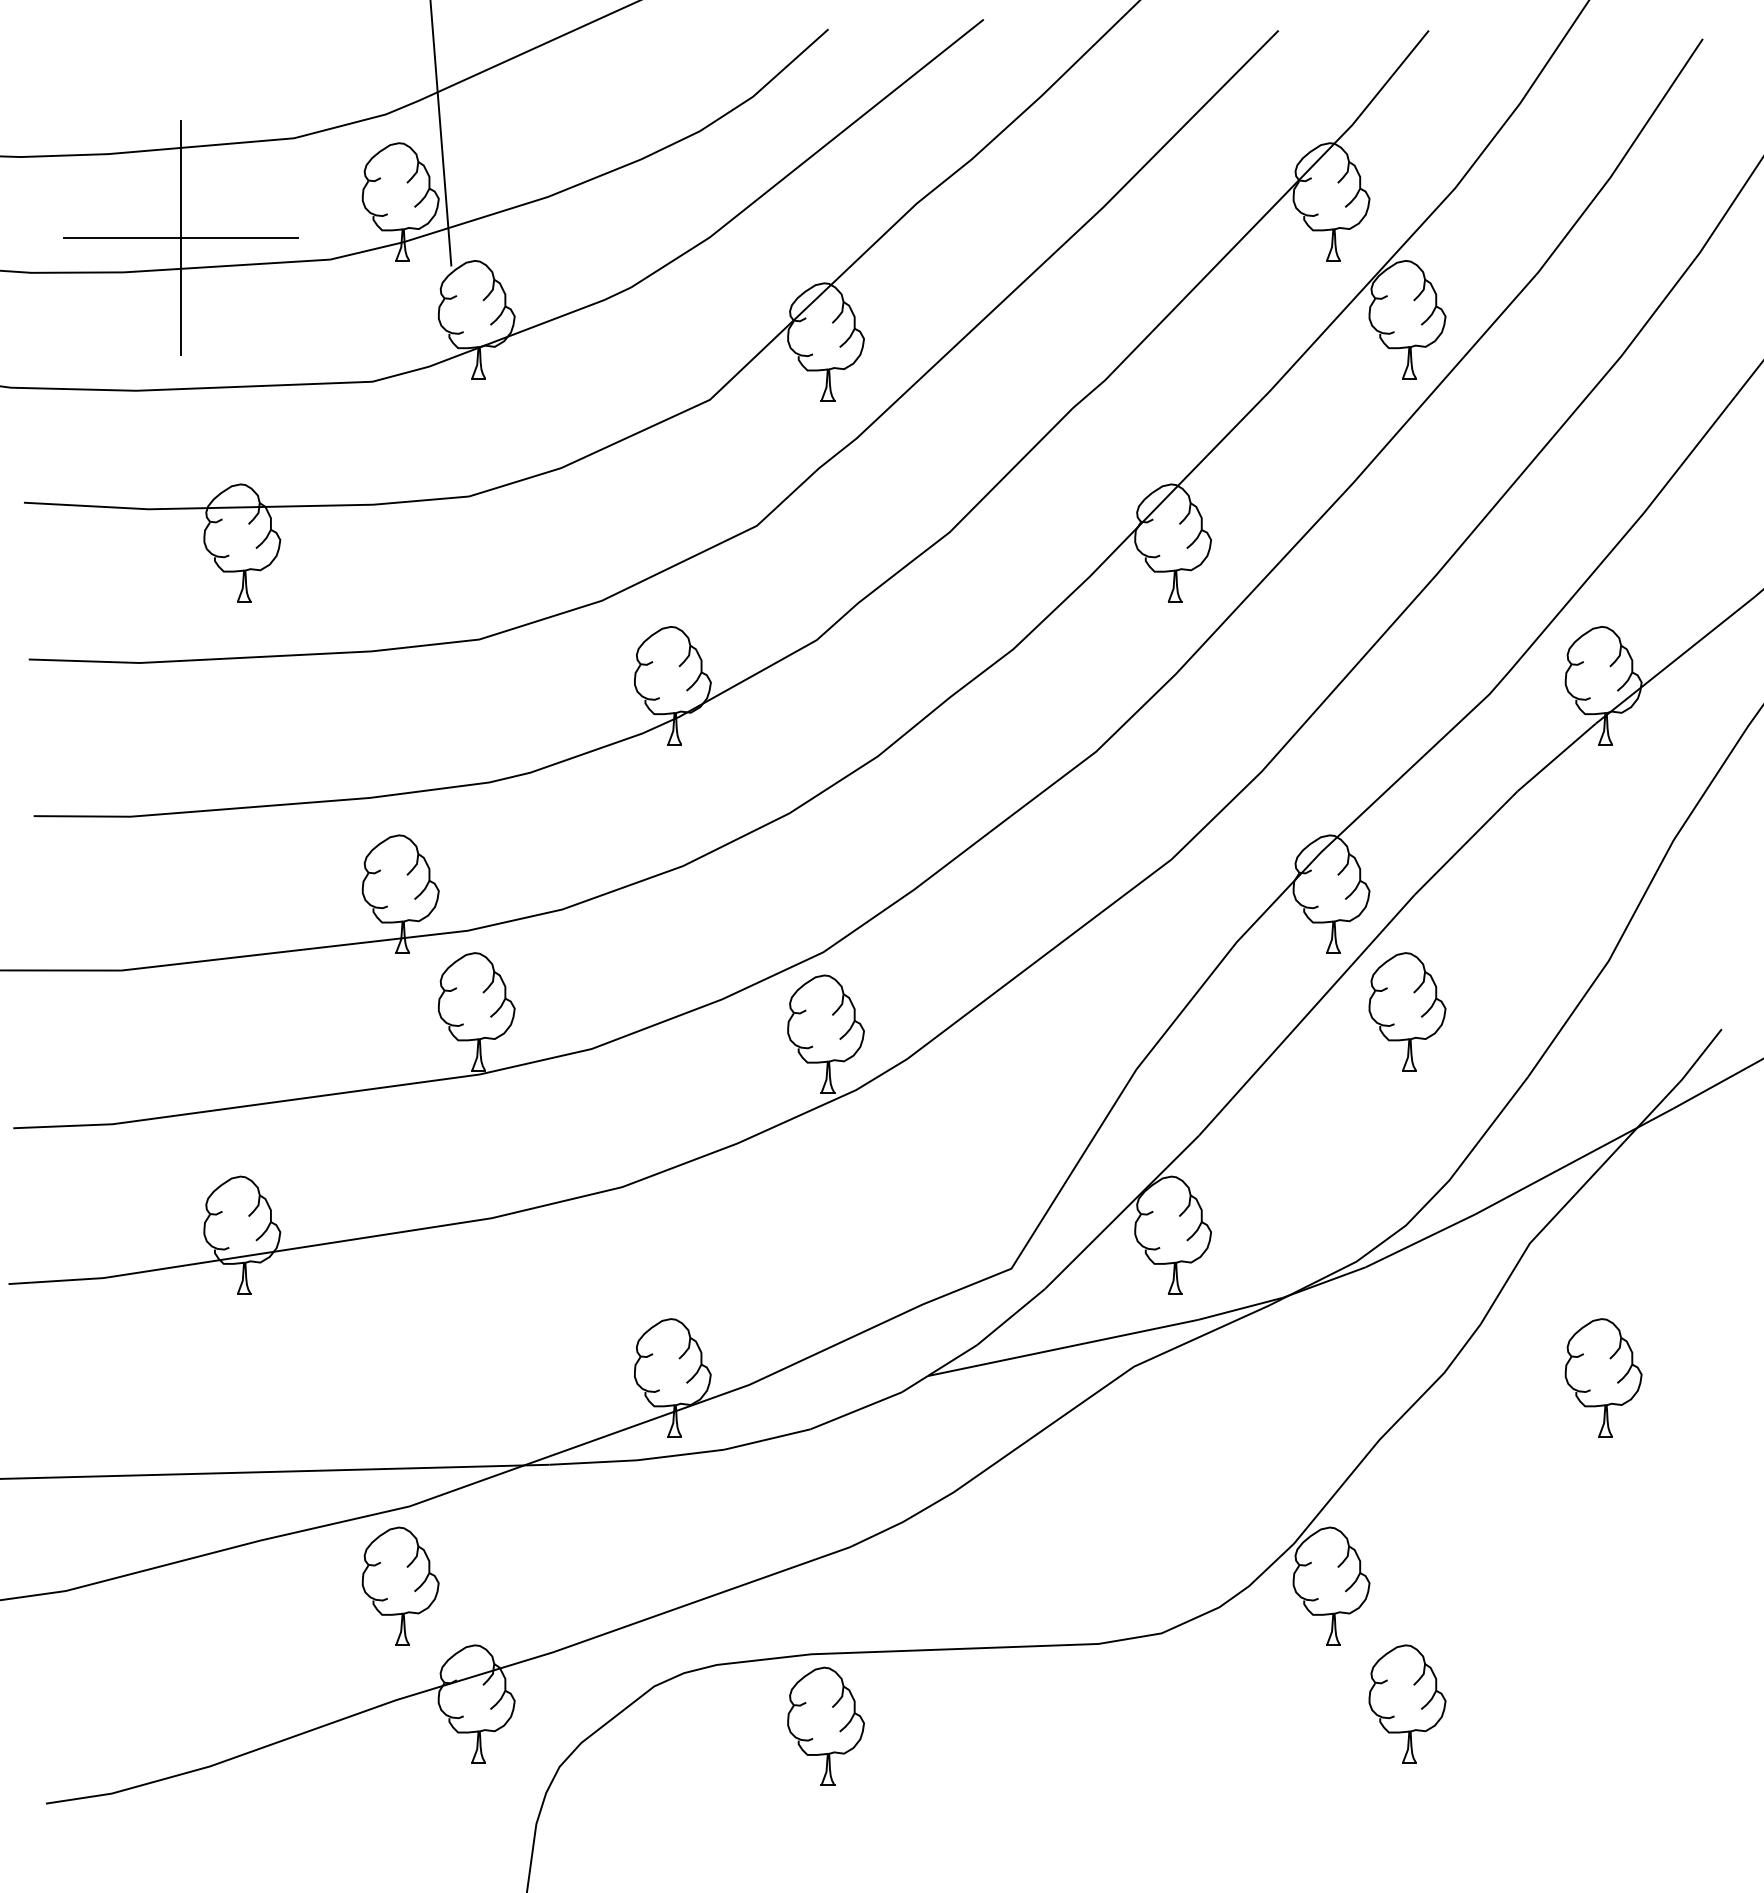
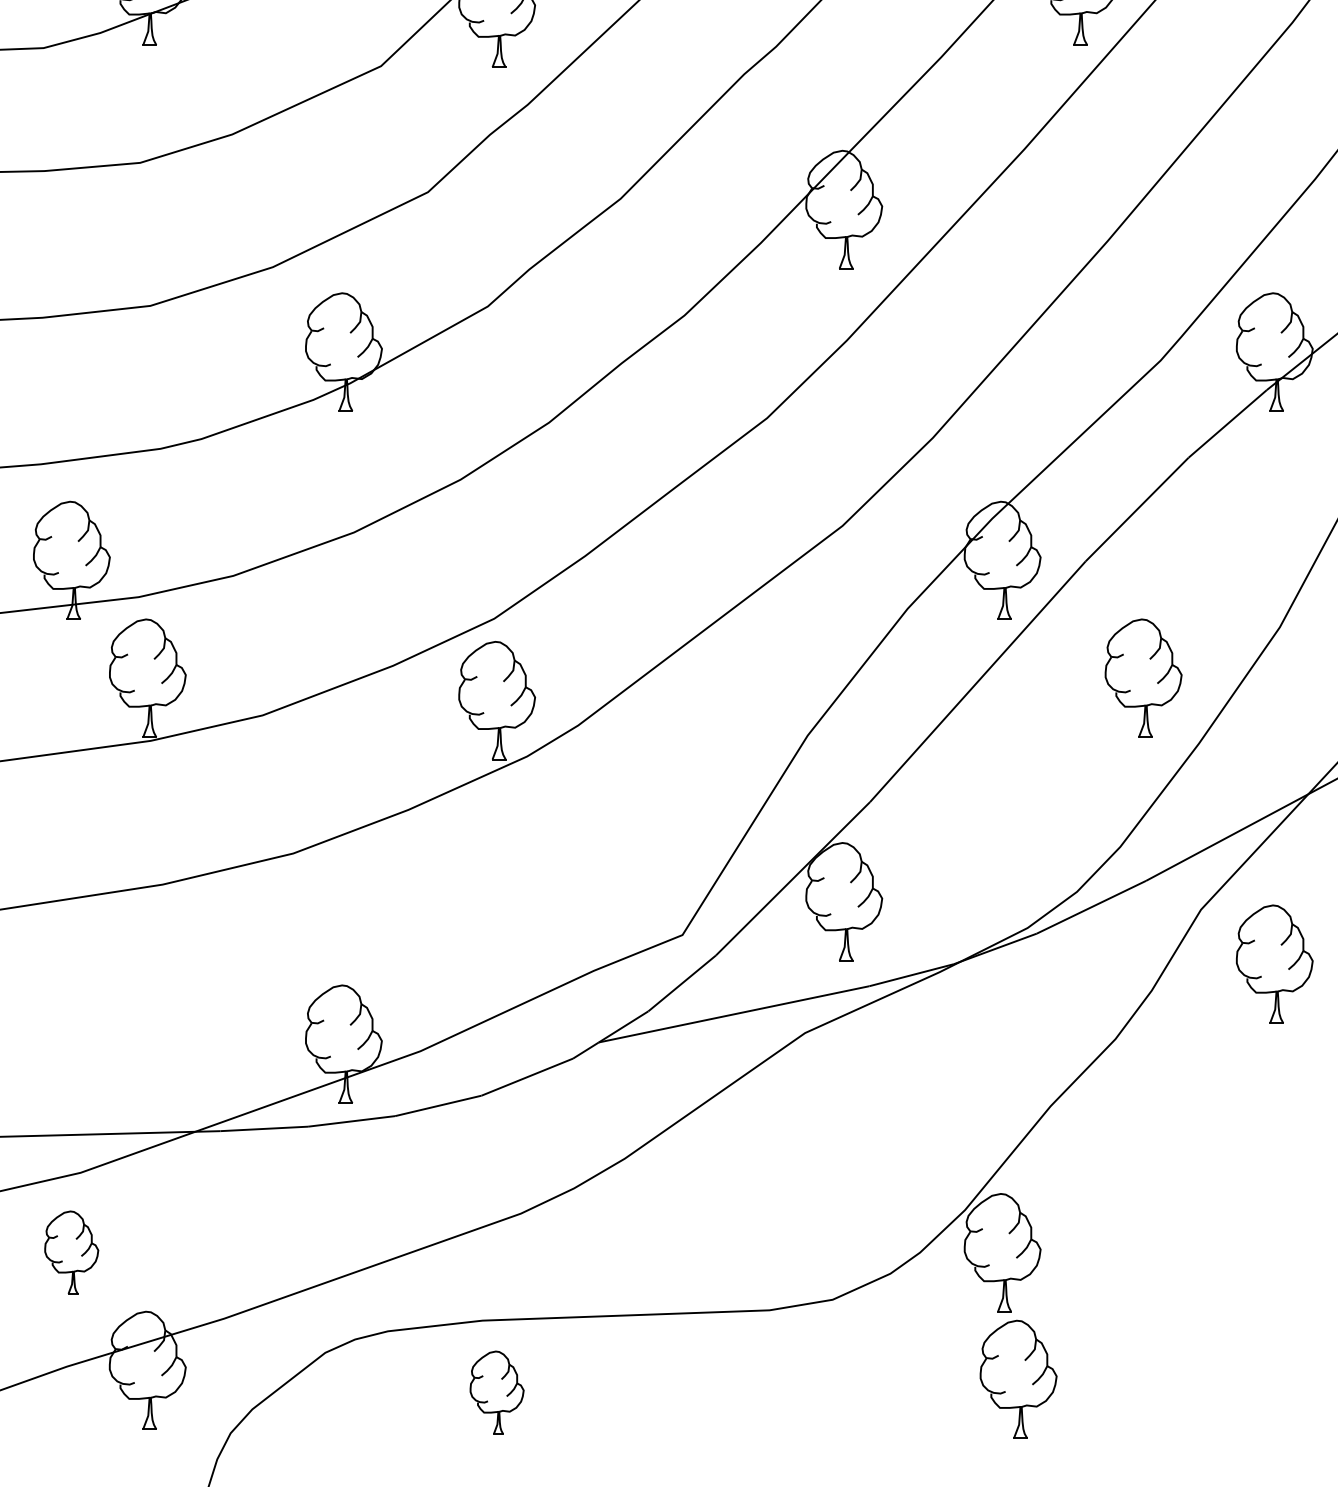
part: (1407, 1011) -> (1143, 677), moved
part: (1603, 1377) -> (1274, 963), moved
part: (400, 1585) -> (71, 1251), size x0.7
part: (1407, 1703) -> (1018, 1378), moved
part: (825, 1725) -> (496, 1391), size x0.7

